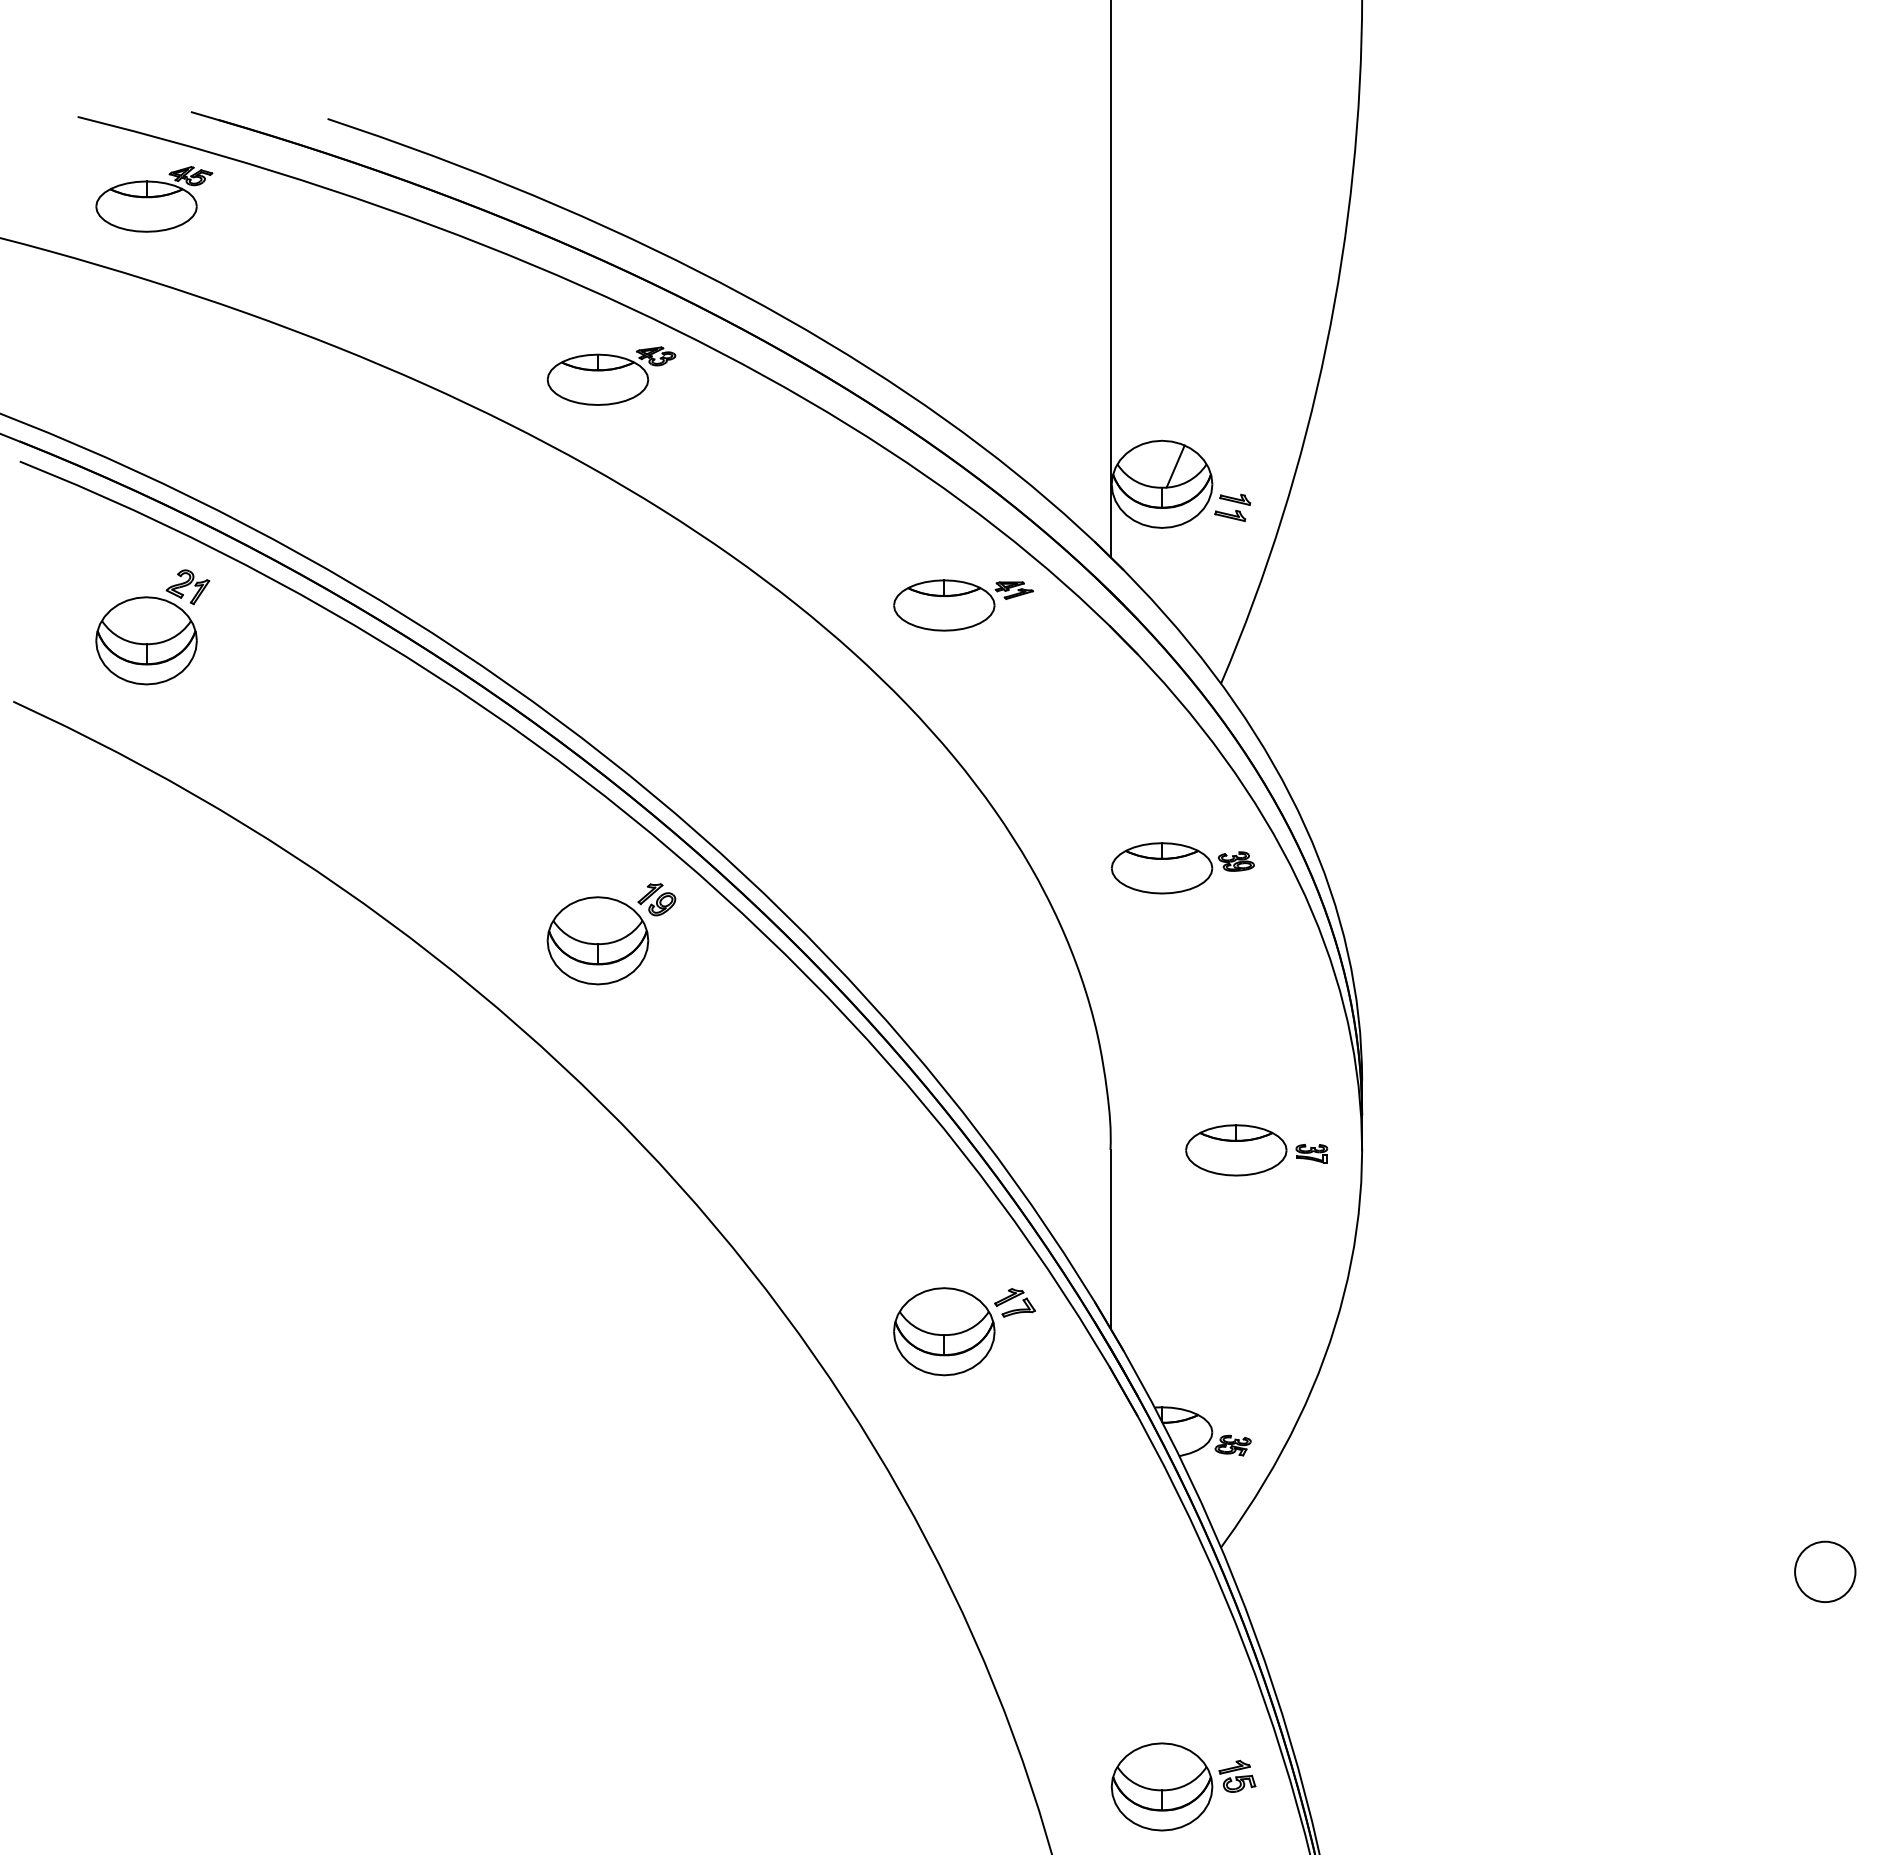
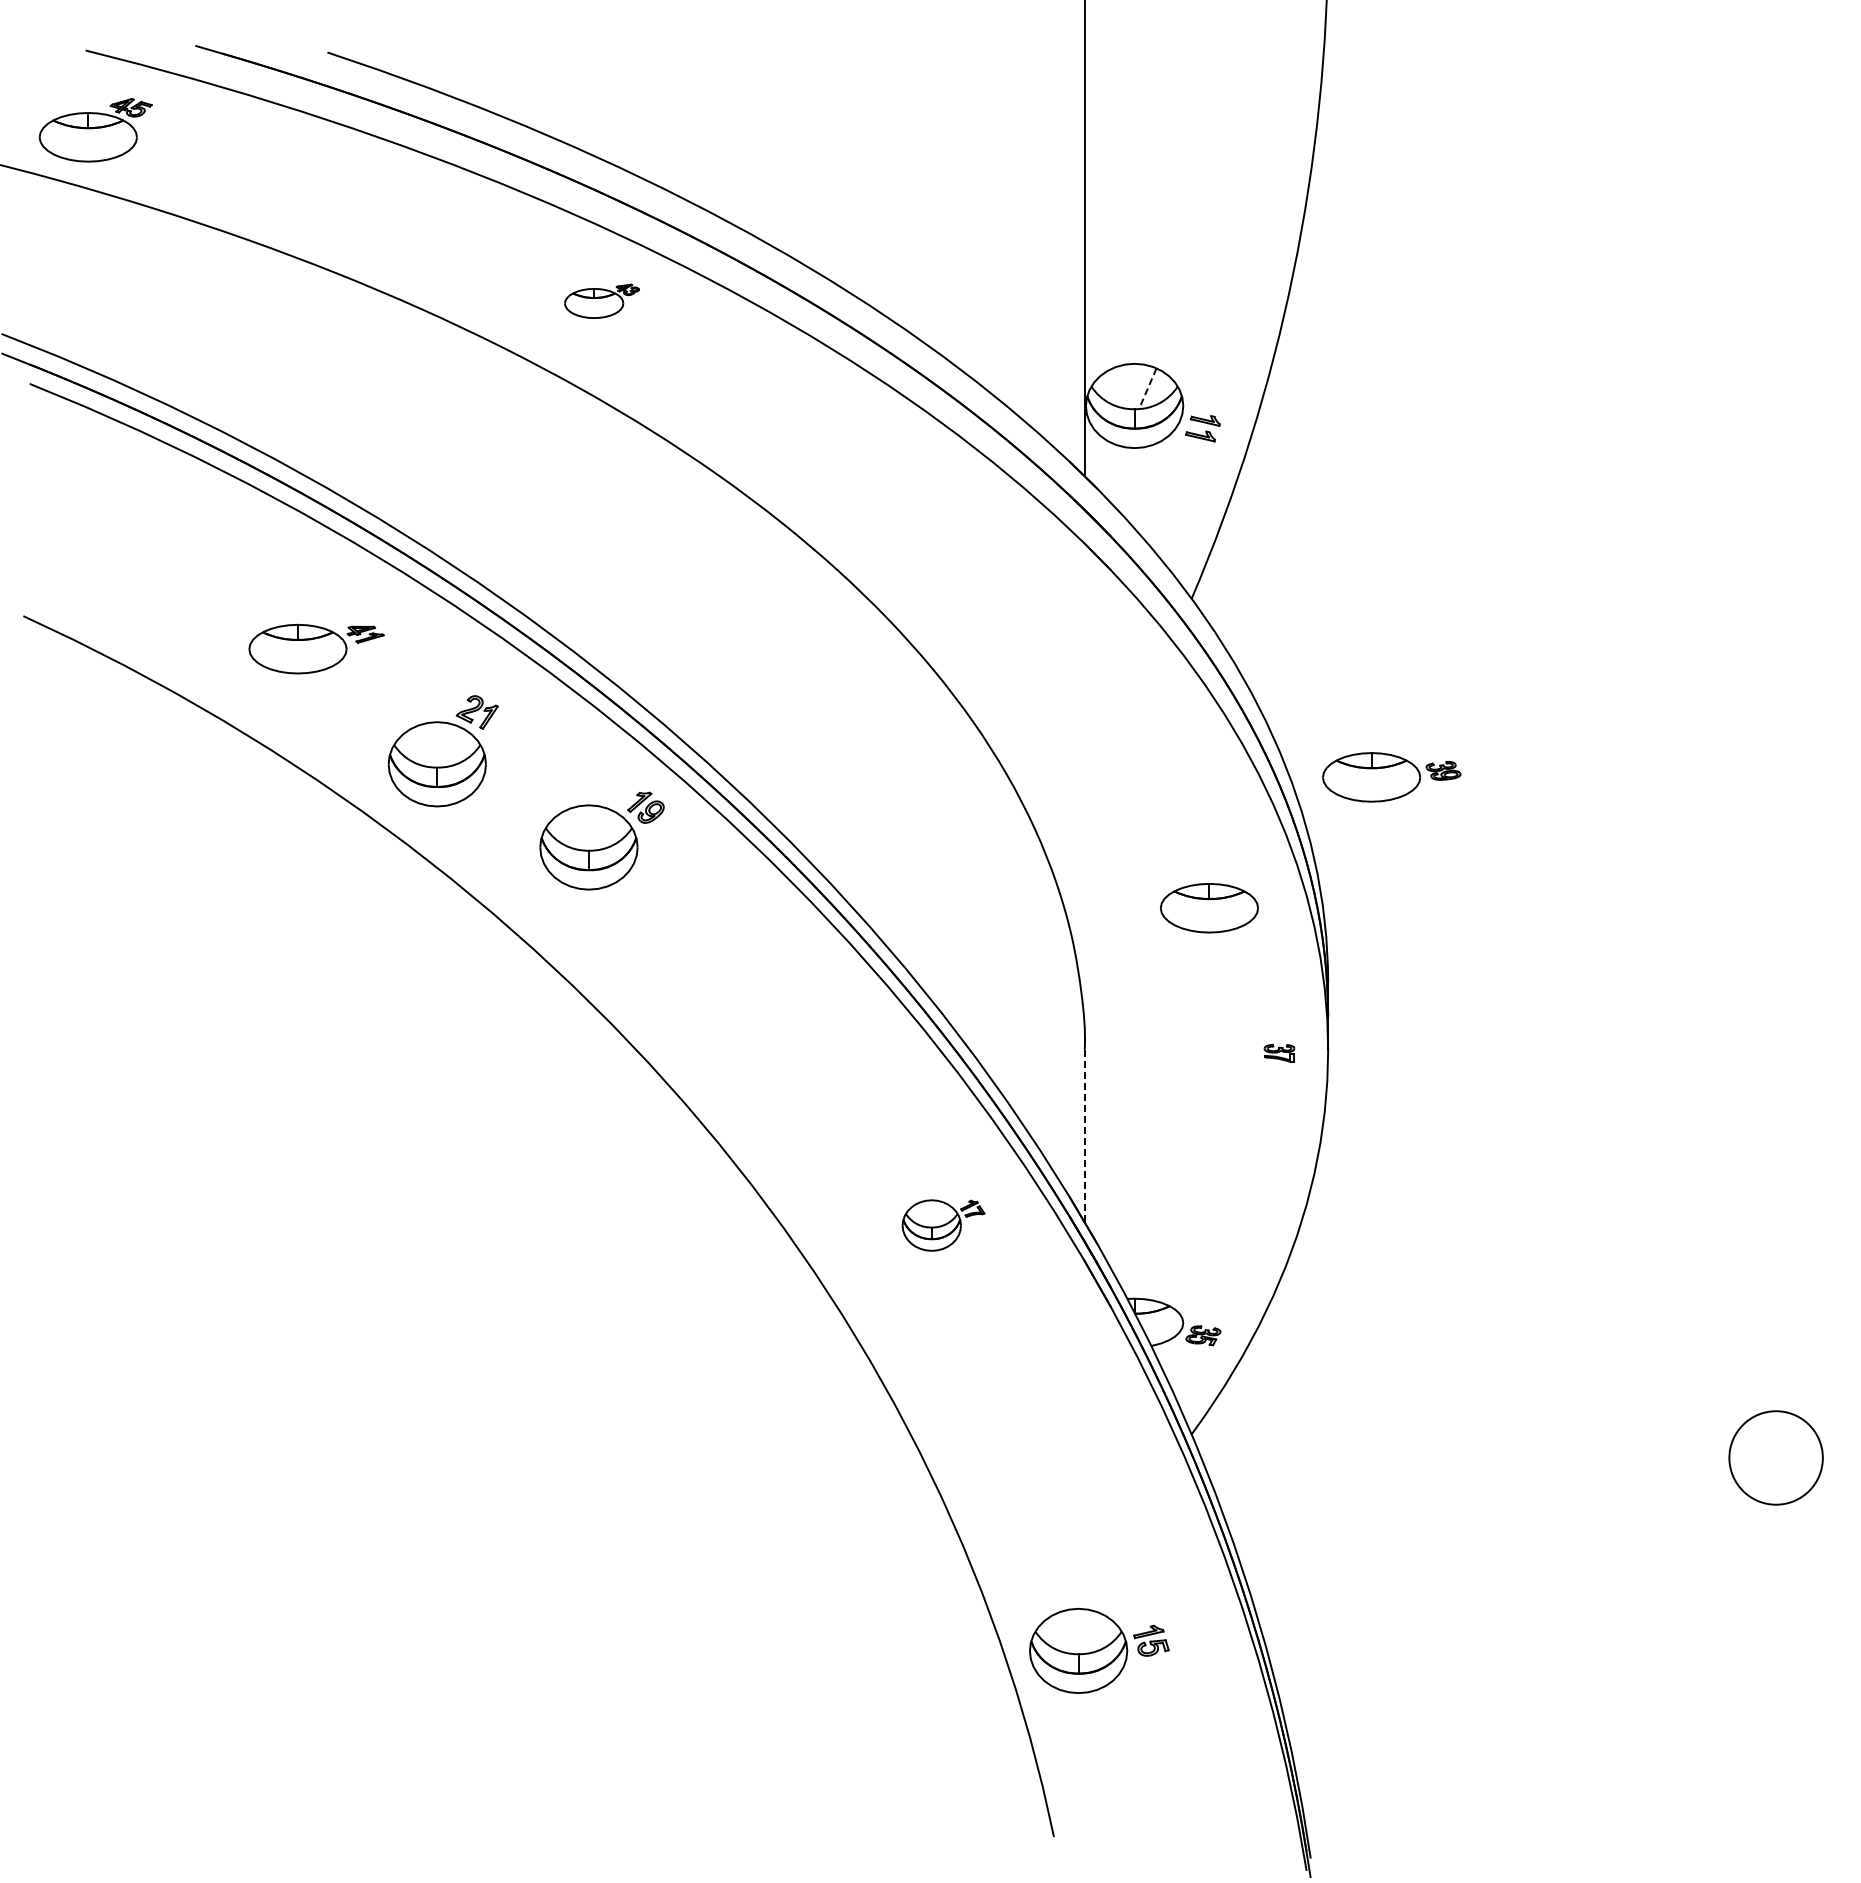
part: (153, 199) -> (95, 130), moved
part: (610, 376) -> (601, 301), size x0.6
line: (1175, 467) -> (1147, 389), solid -> dashed
part: (963, 605) -> (316, 649), moved
part: (151, 627) -> (442, 751), moved
part: (1182, 868) -> (1391, 777), moved
part: (1236, 1150) -> (1209, 908), moved
line: (1110, 1238) -> (1084, 1135), solid -> dashed
part: (964, 1331) -> (943, 1225), size x0.6
circle: (1824, 1571) -> (1775, 1457), size x1.6
part: (1183, 1786) -> (1099, 1650), moved

